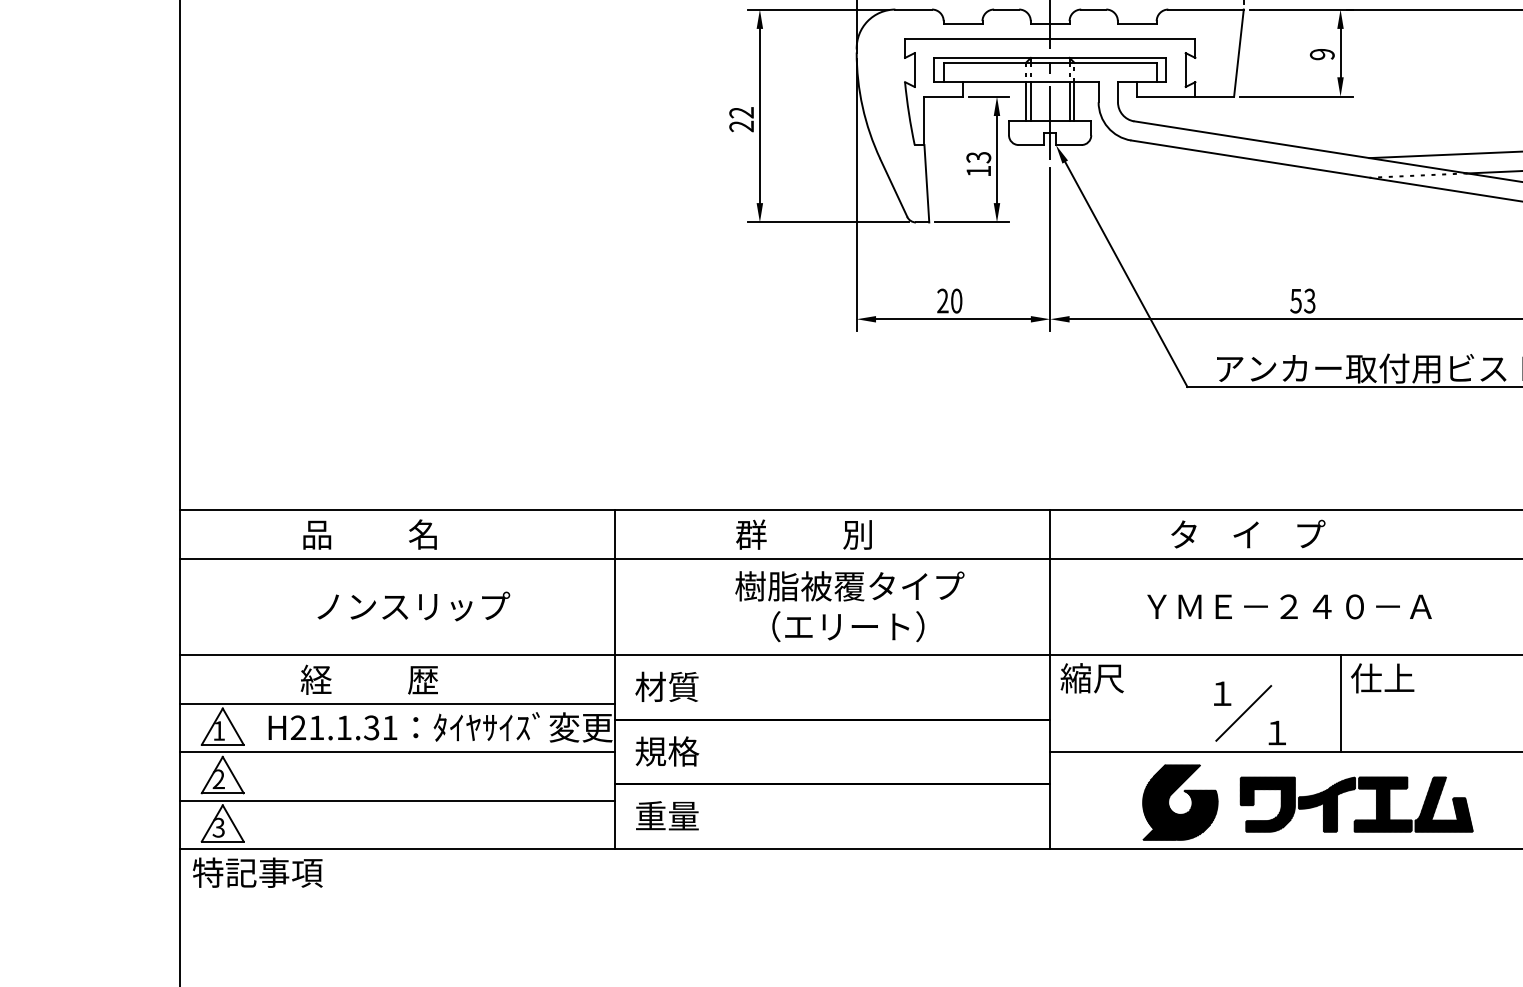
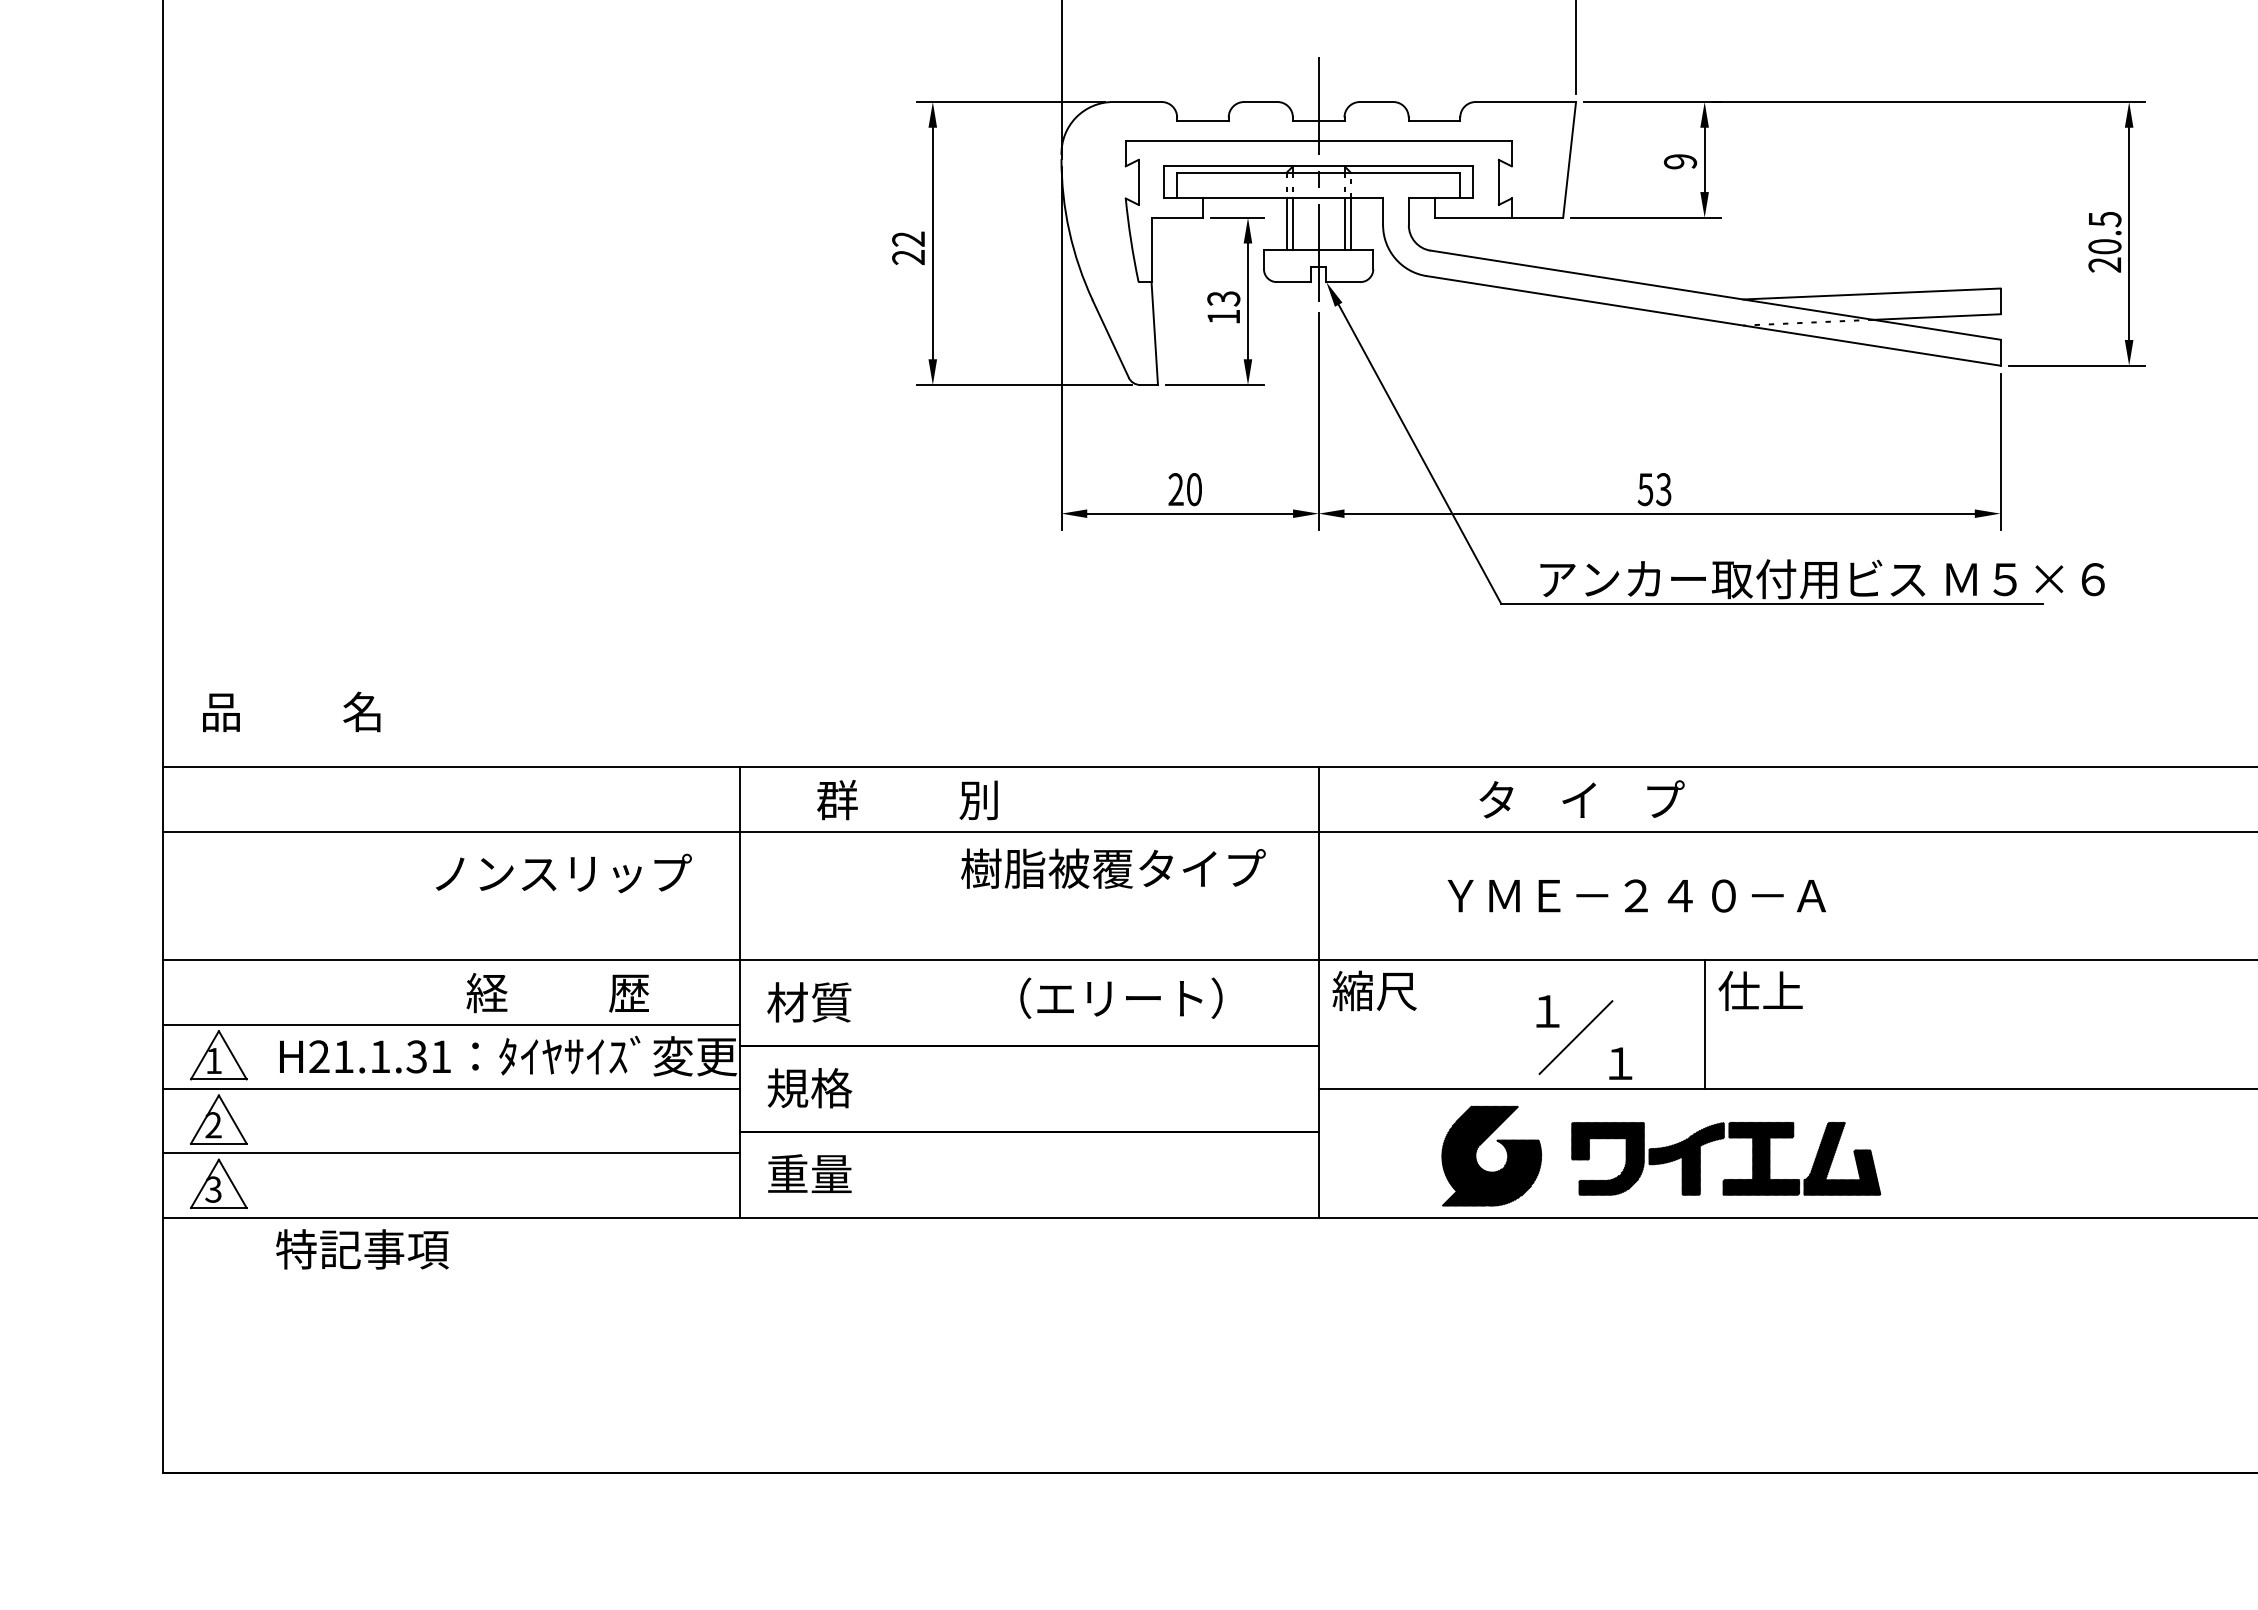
text: (369, 534) -> (291, 711), moved
text: (804, 535) -> (907, 800), moved
text: (849, 586) -> (1113, 868), moved
text: (413, 606) -> (563, 873), moved
text: (848, 626) -> (1121, 997), moved
text: (369, 680) -> (557, 993), moved
text: (257, 872) -> (362, 1249), moved

